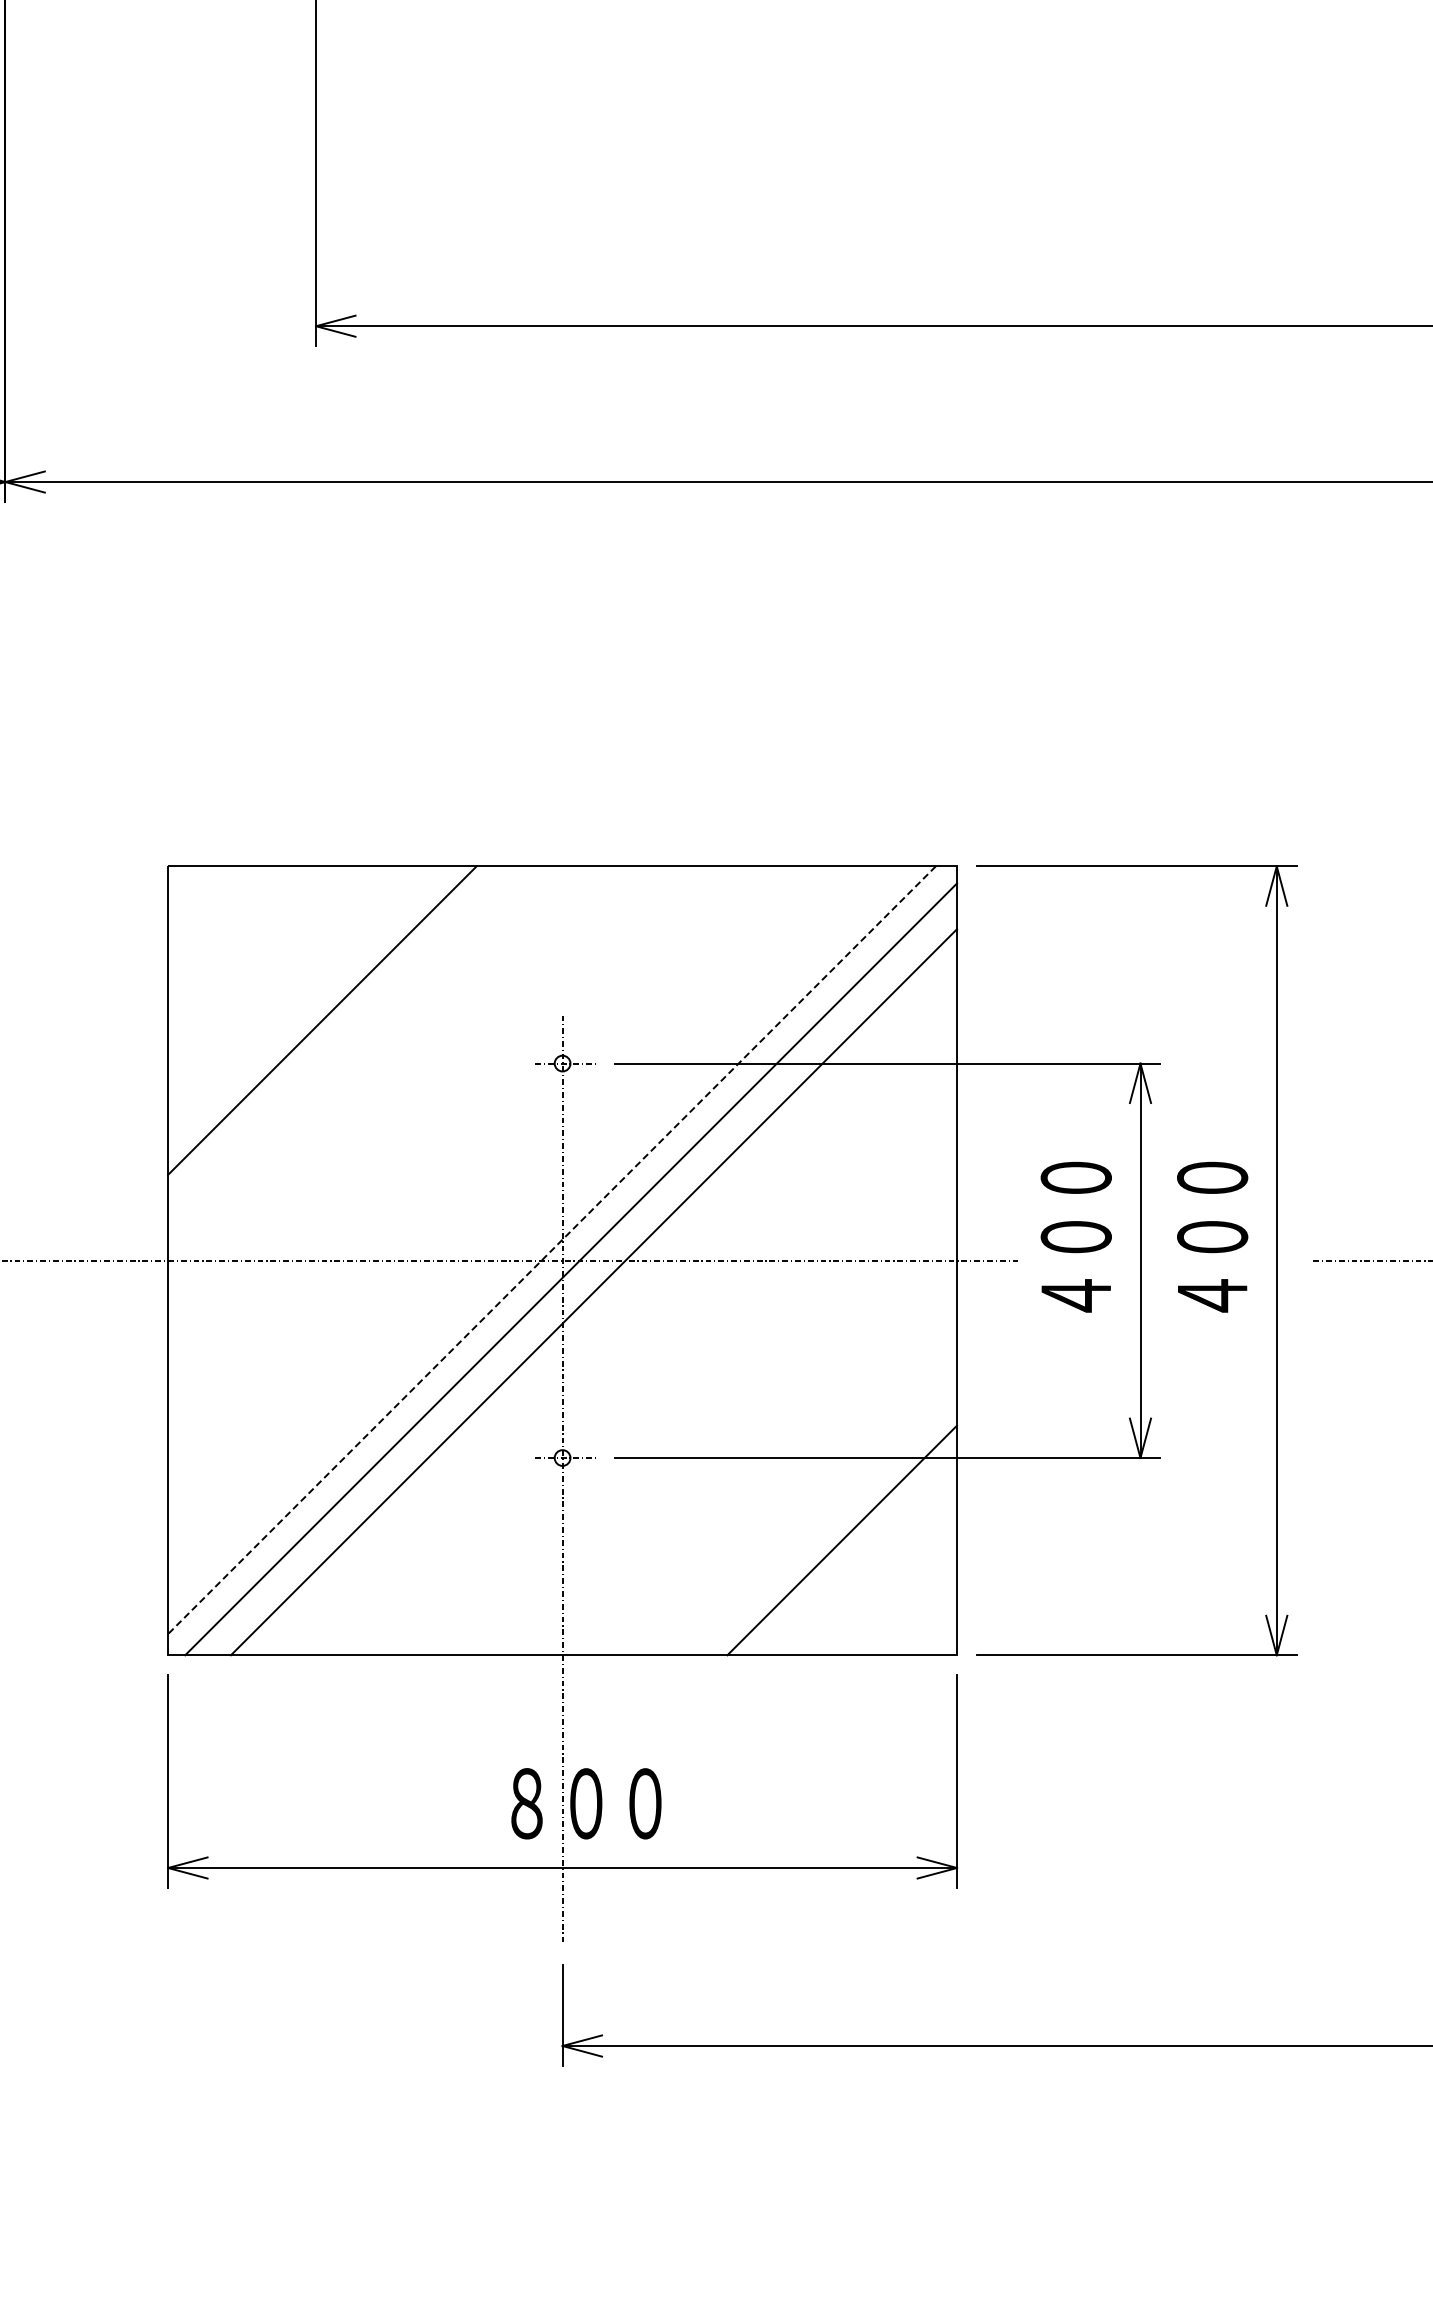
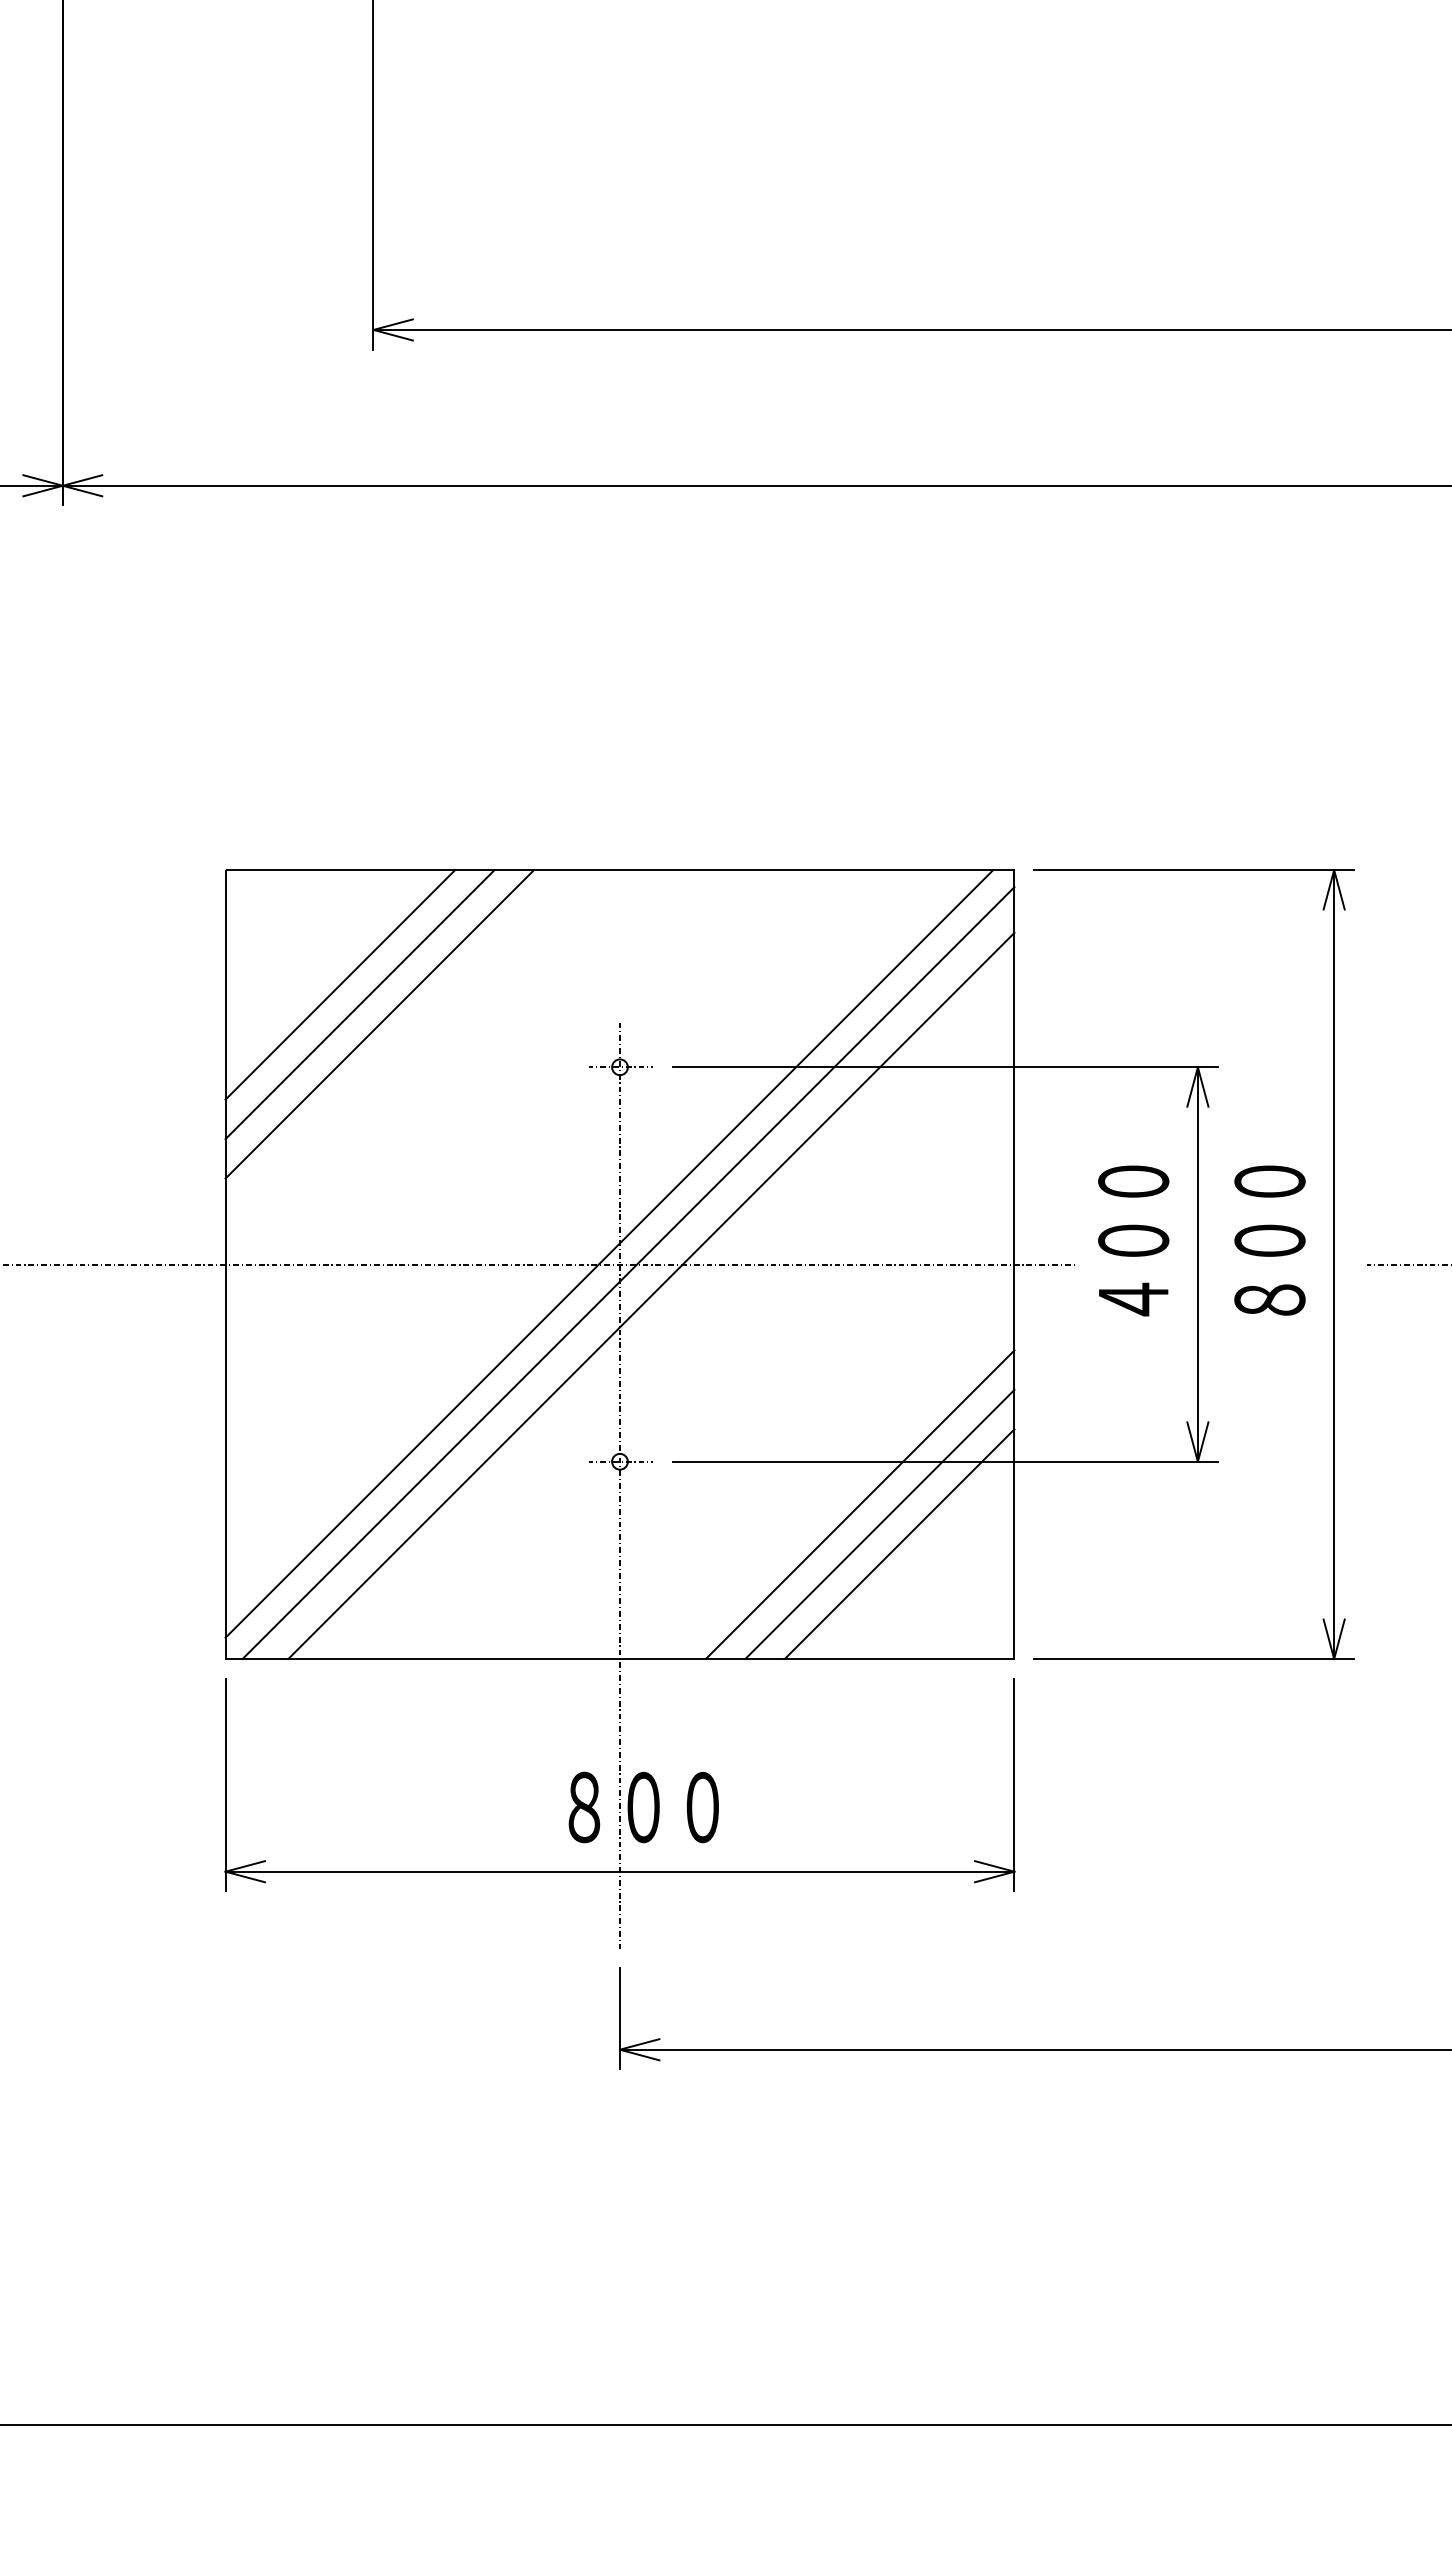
line: (283, 980) -> (340, 984), added
line: (302, 1000) -> (359, 1004), added
line: (552, 1249) -> (609, 1253), dashed -> solid
text: (1212, 1295) -> (1269, 1299), ４００ -> ８００
line: (802, 1500) -> (859, 1504), added
line: (822, 1520) -> (879, 1524), added

